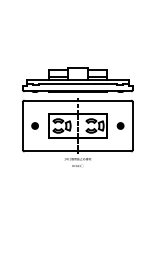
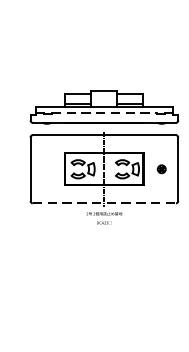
line: (78, 84) -> (105, 113), solid -> dashed
part: (34, 125) -> (46, 168), removed
line: (78, 151) -> (105, 203), solid -> dashed

